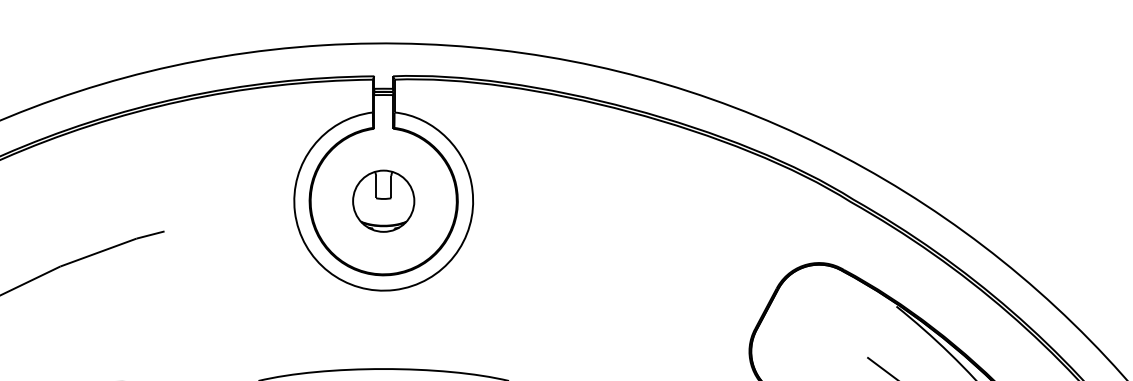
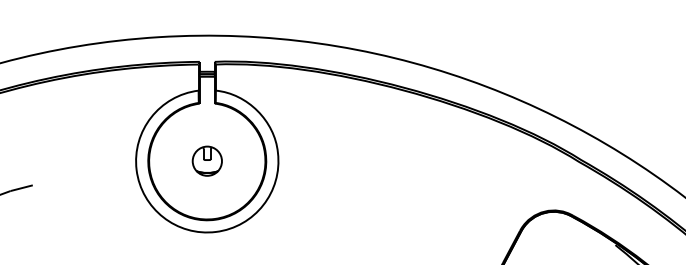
part: (383, 200) -> (207, 160), size x0.6

